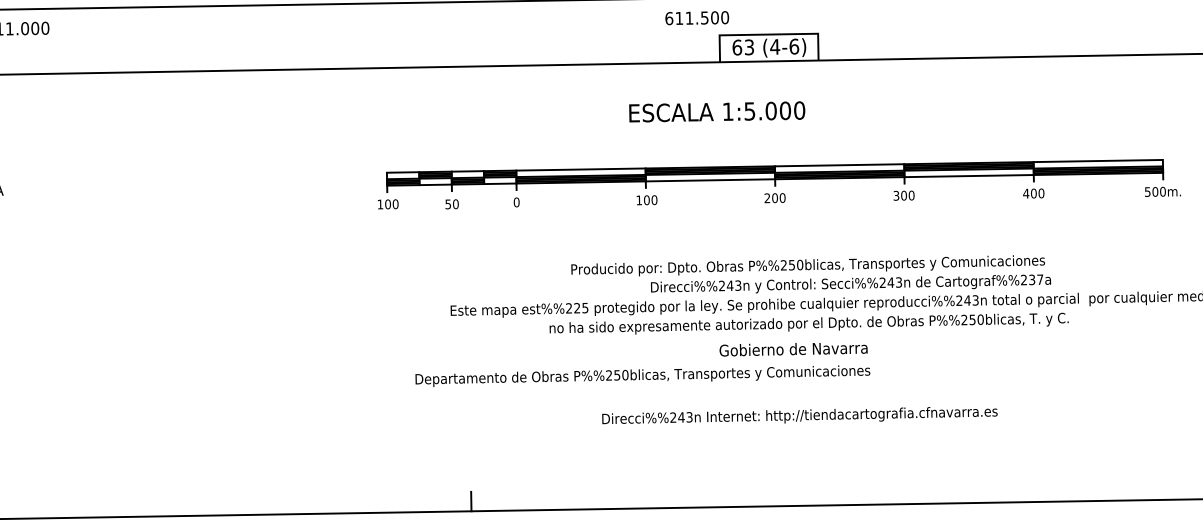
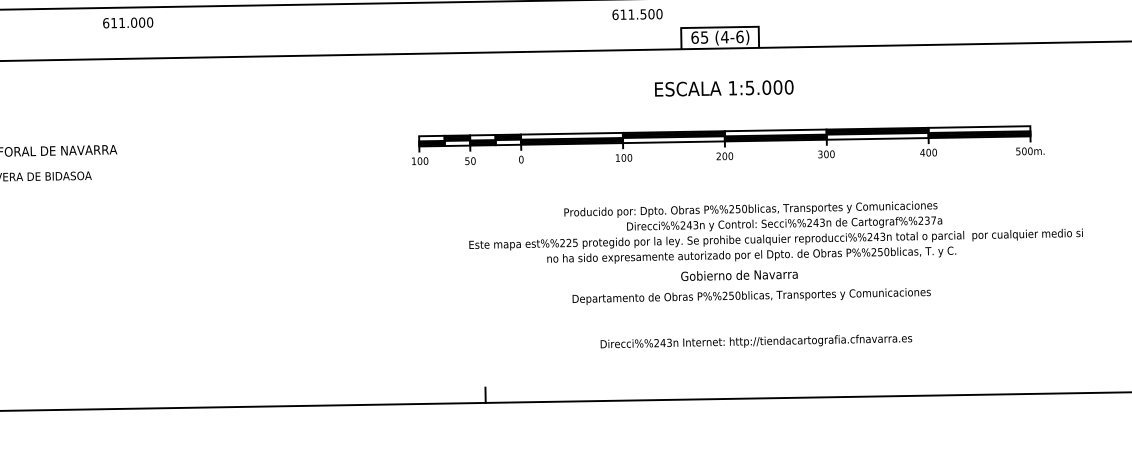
text: (697, 18) -> (637, 14), moved
text: (749, 46) -> (704, 36), 63 -> 65
text: (717, 112) -> (724, 88), moved
text: (642, 376) -> (751, 296), moved
text: (800, 415) -> (756, 341), moved

